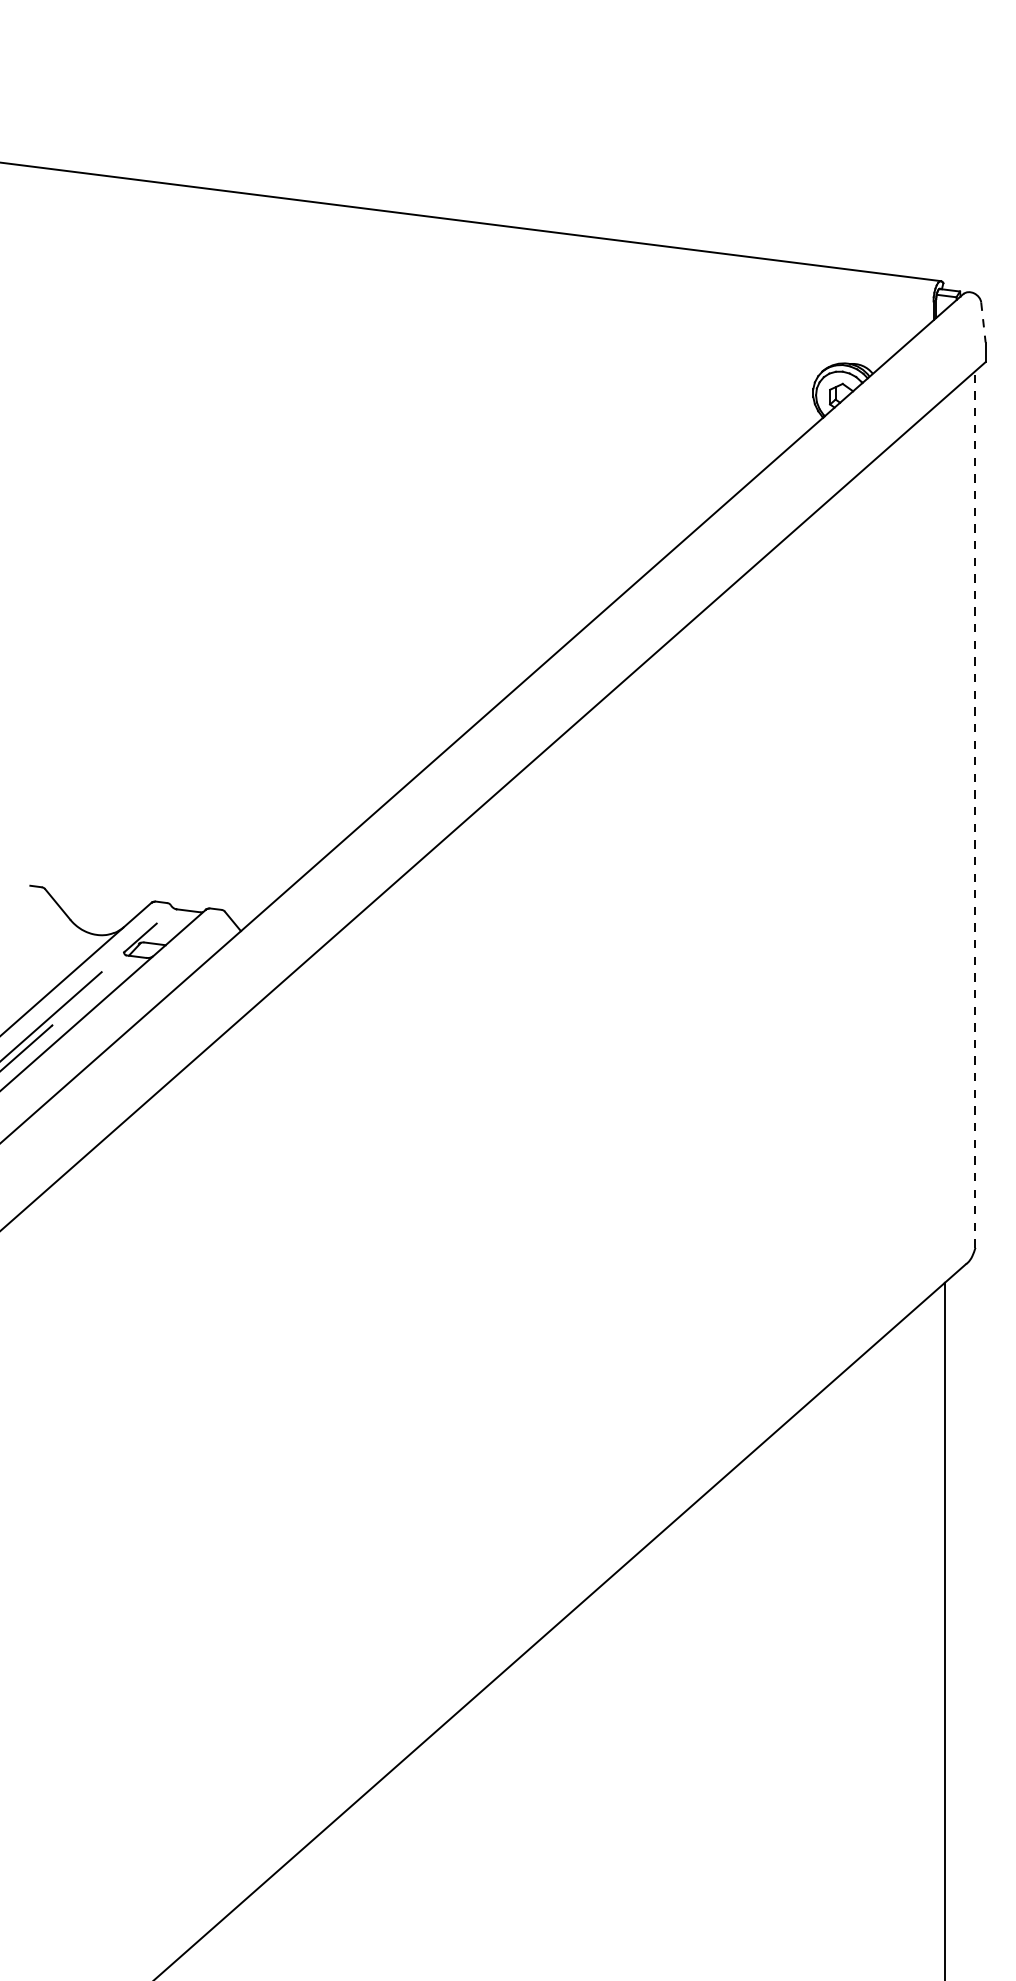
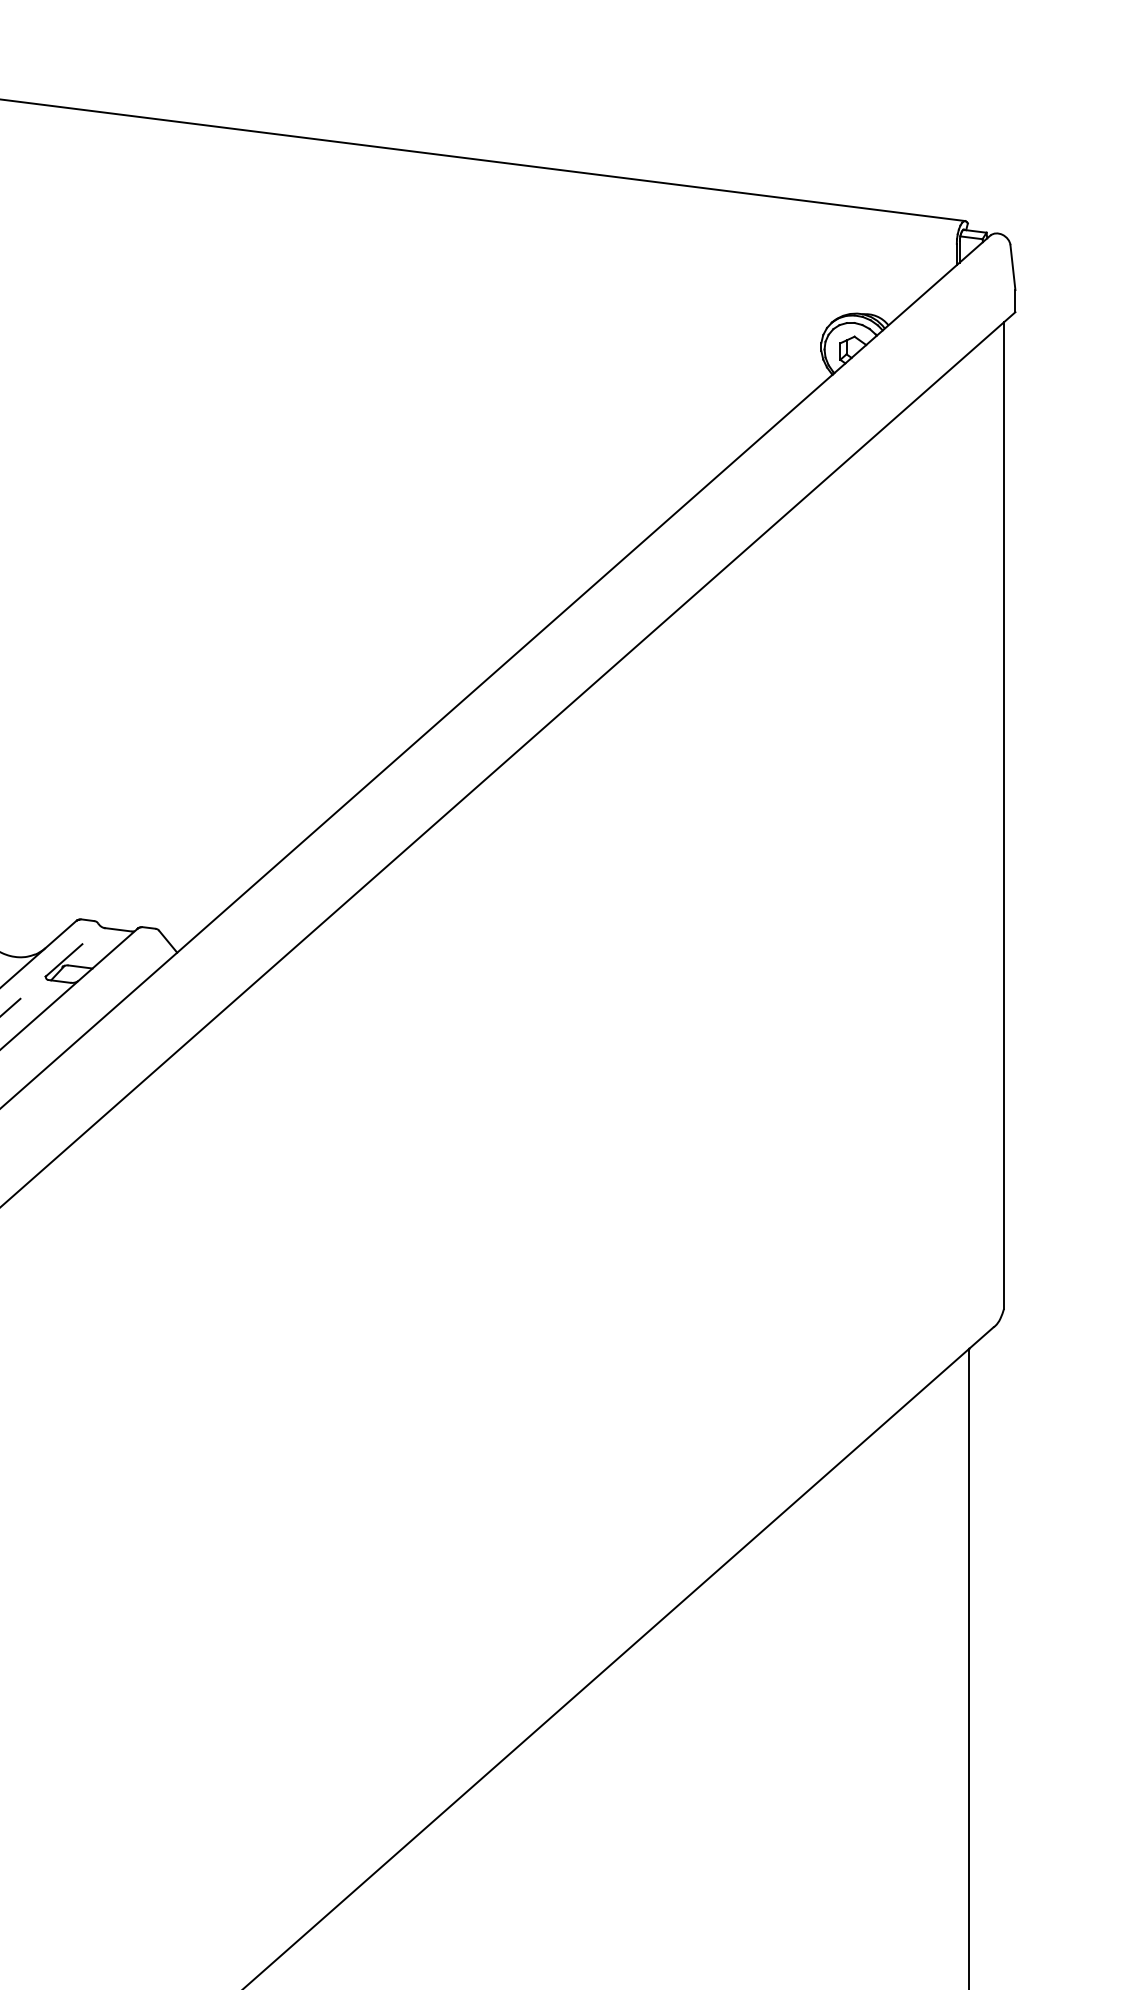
line: (983, 323) -> (1013, 268), dashed -> solid
line: (975, 808) -> (1004, 814), dashed -> solid

